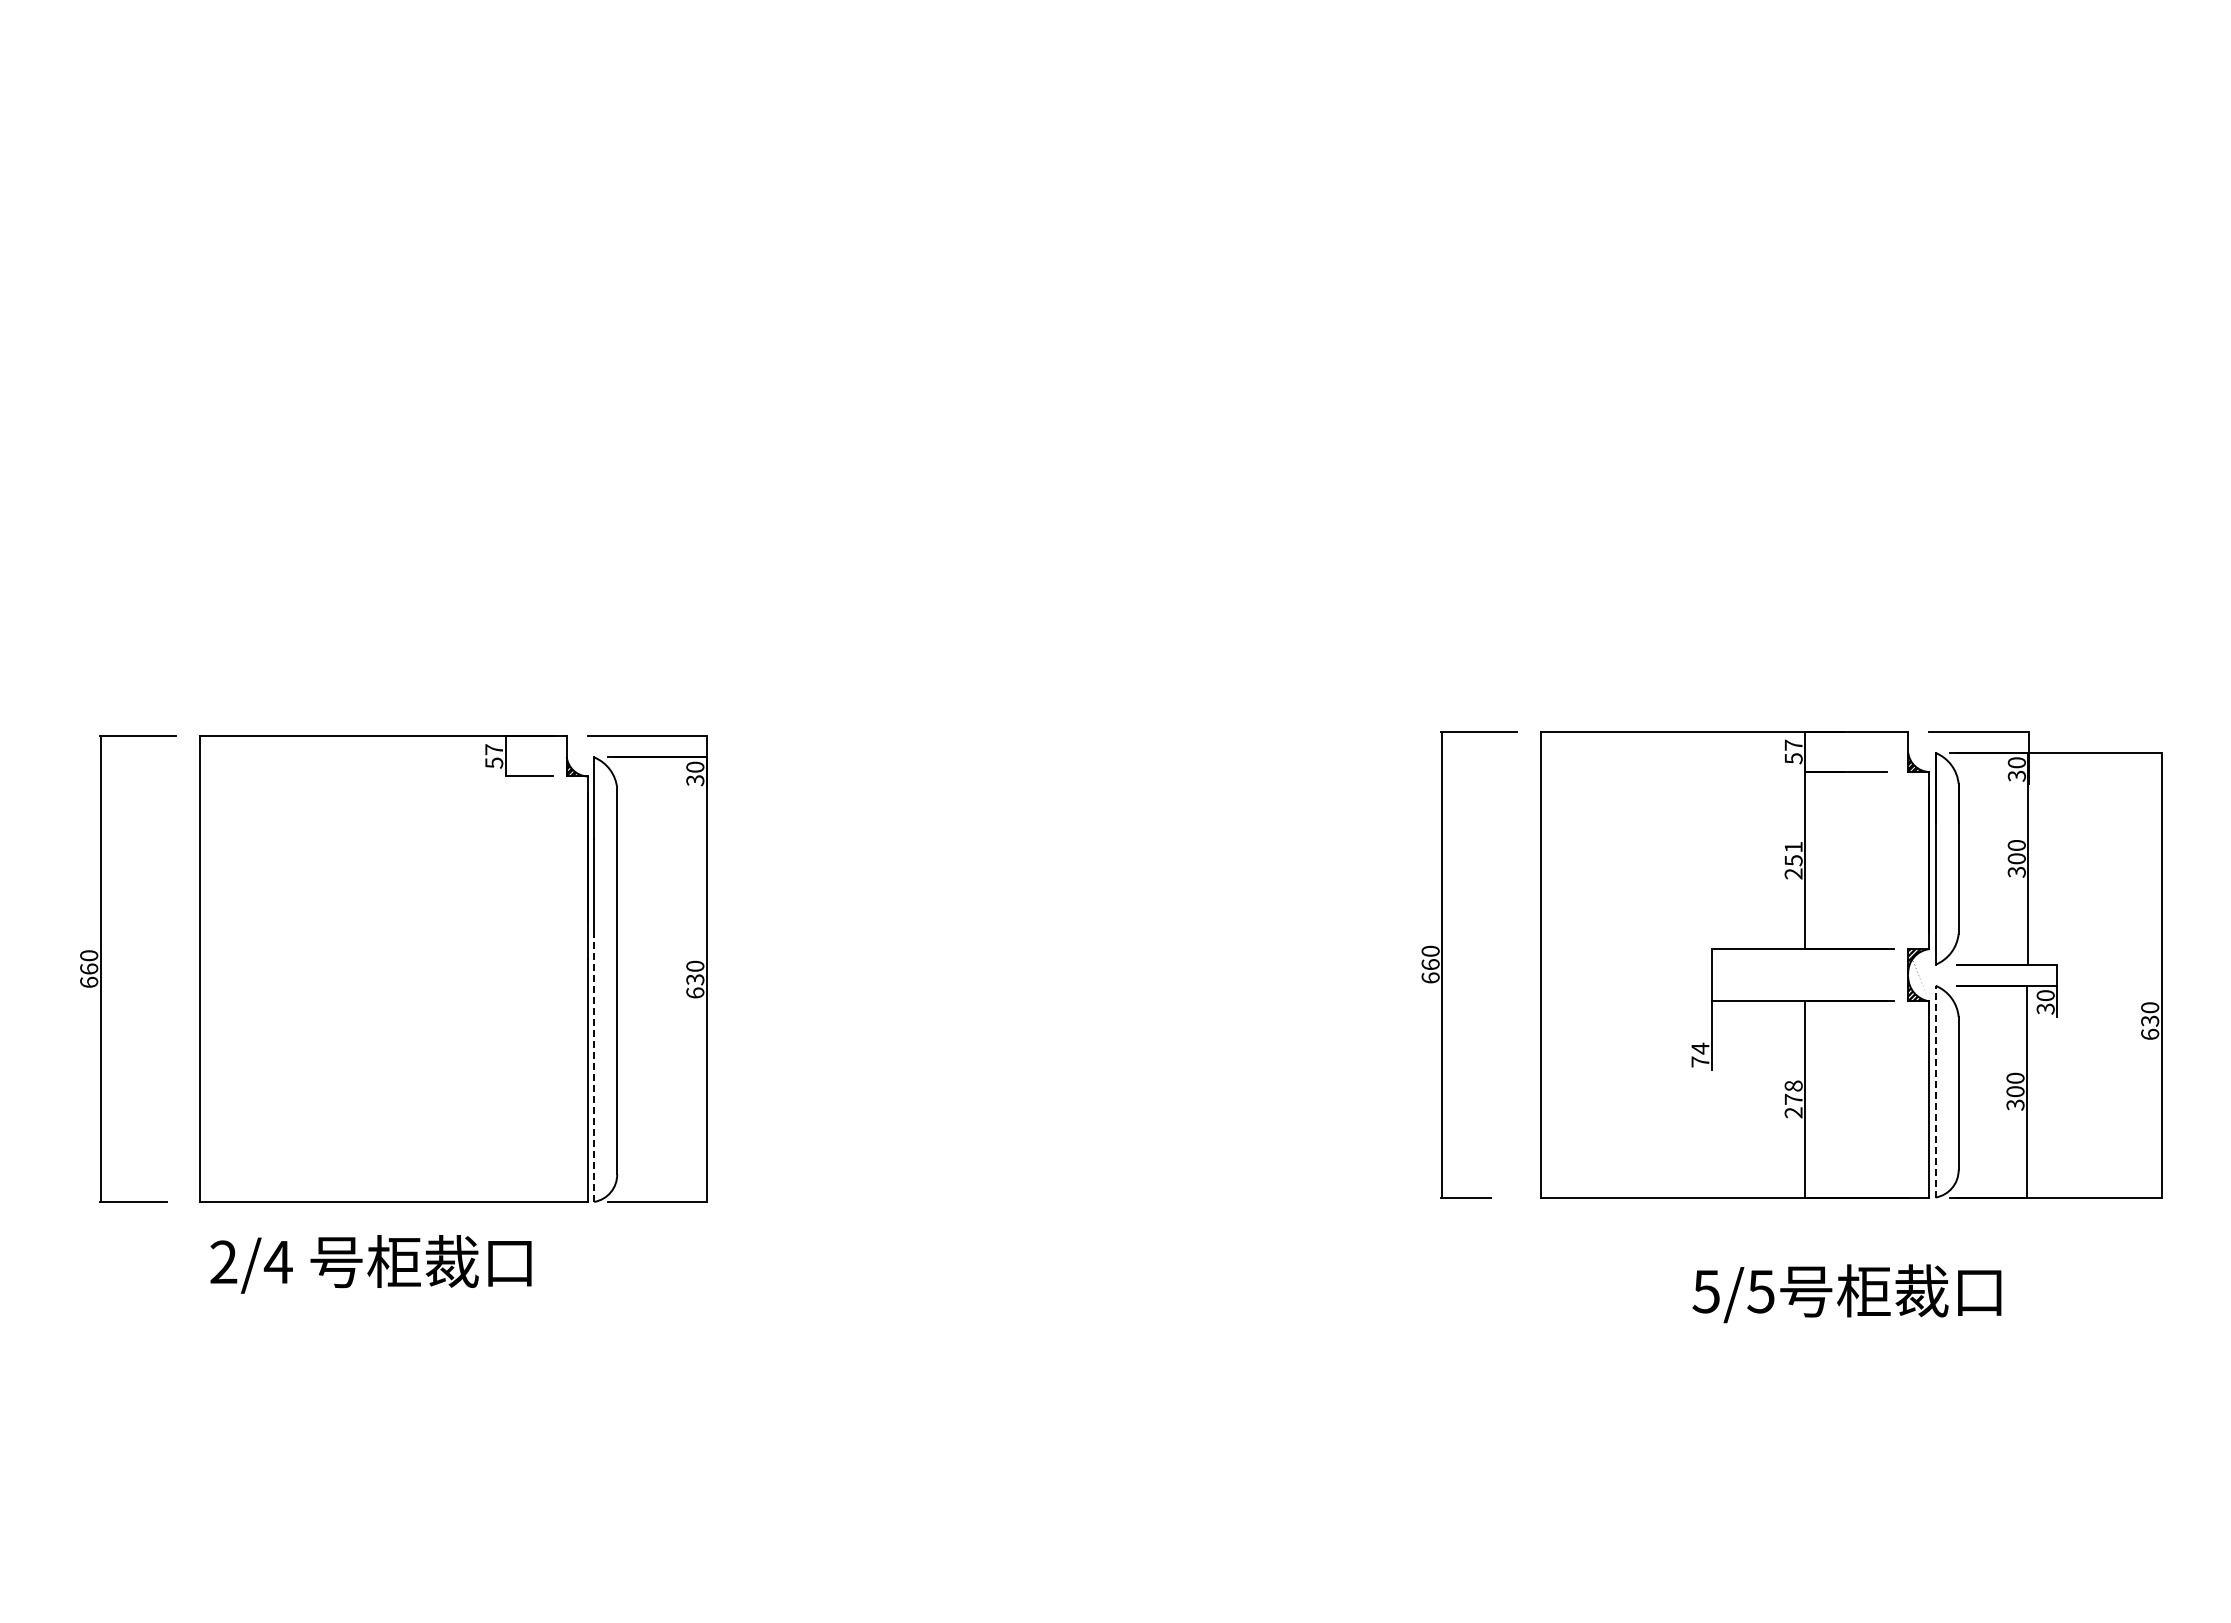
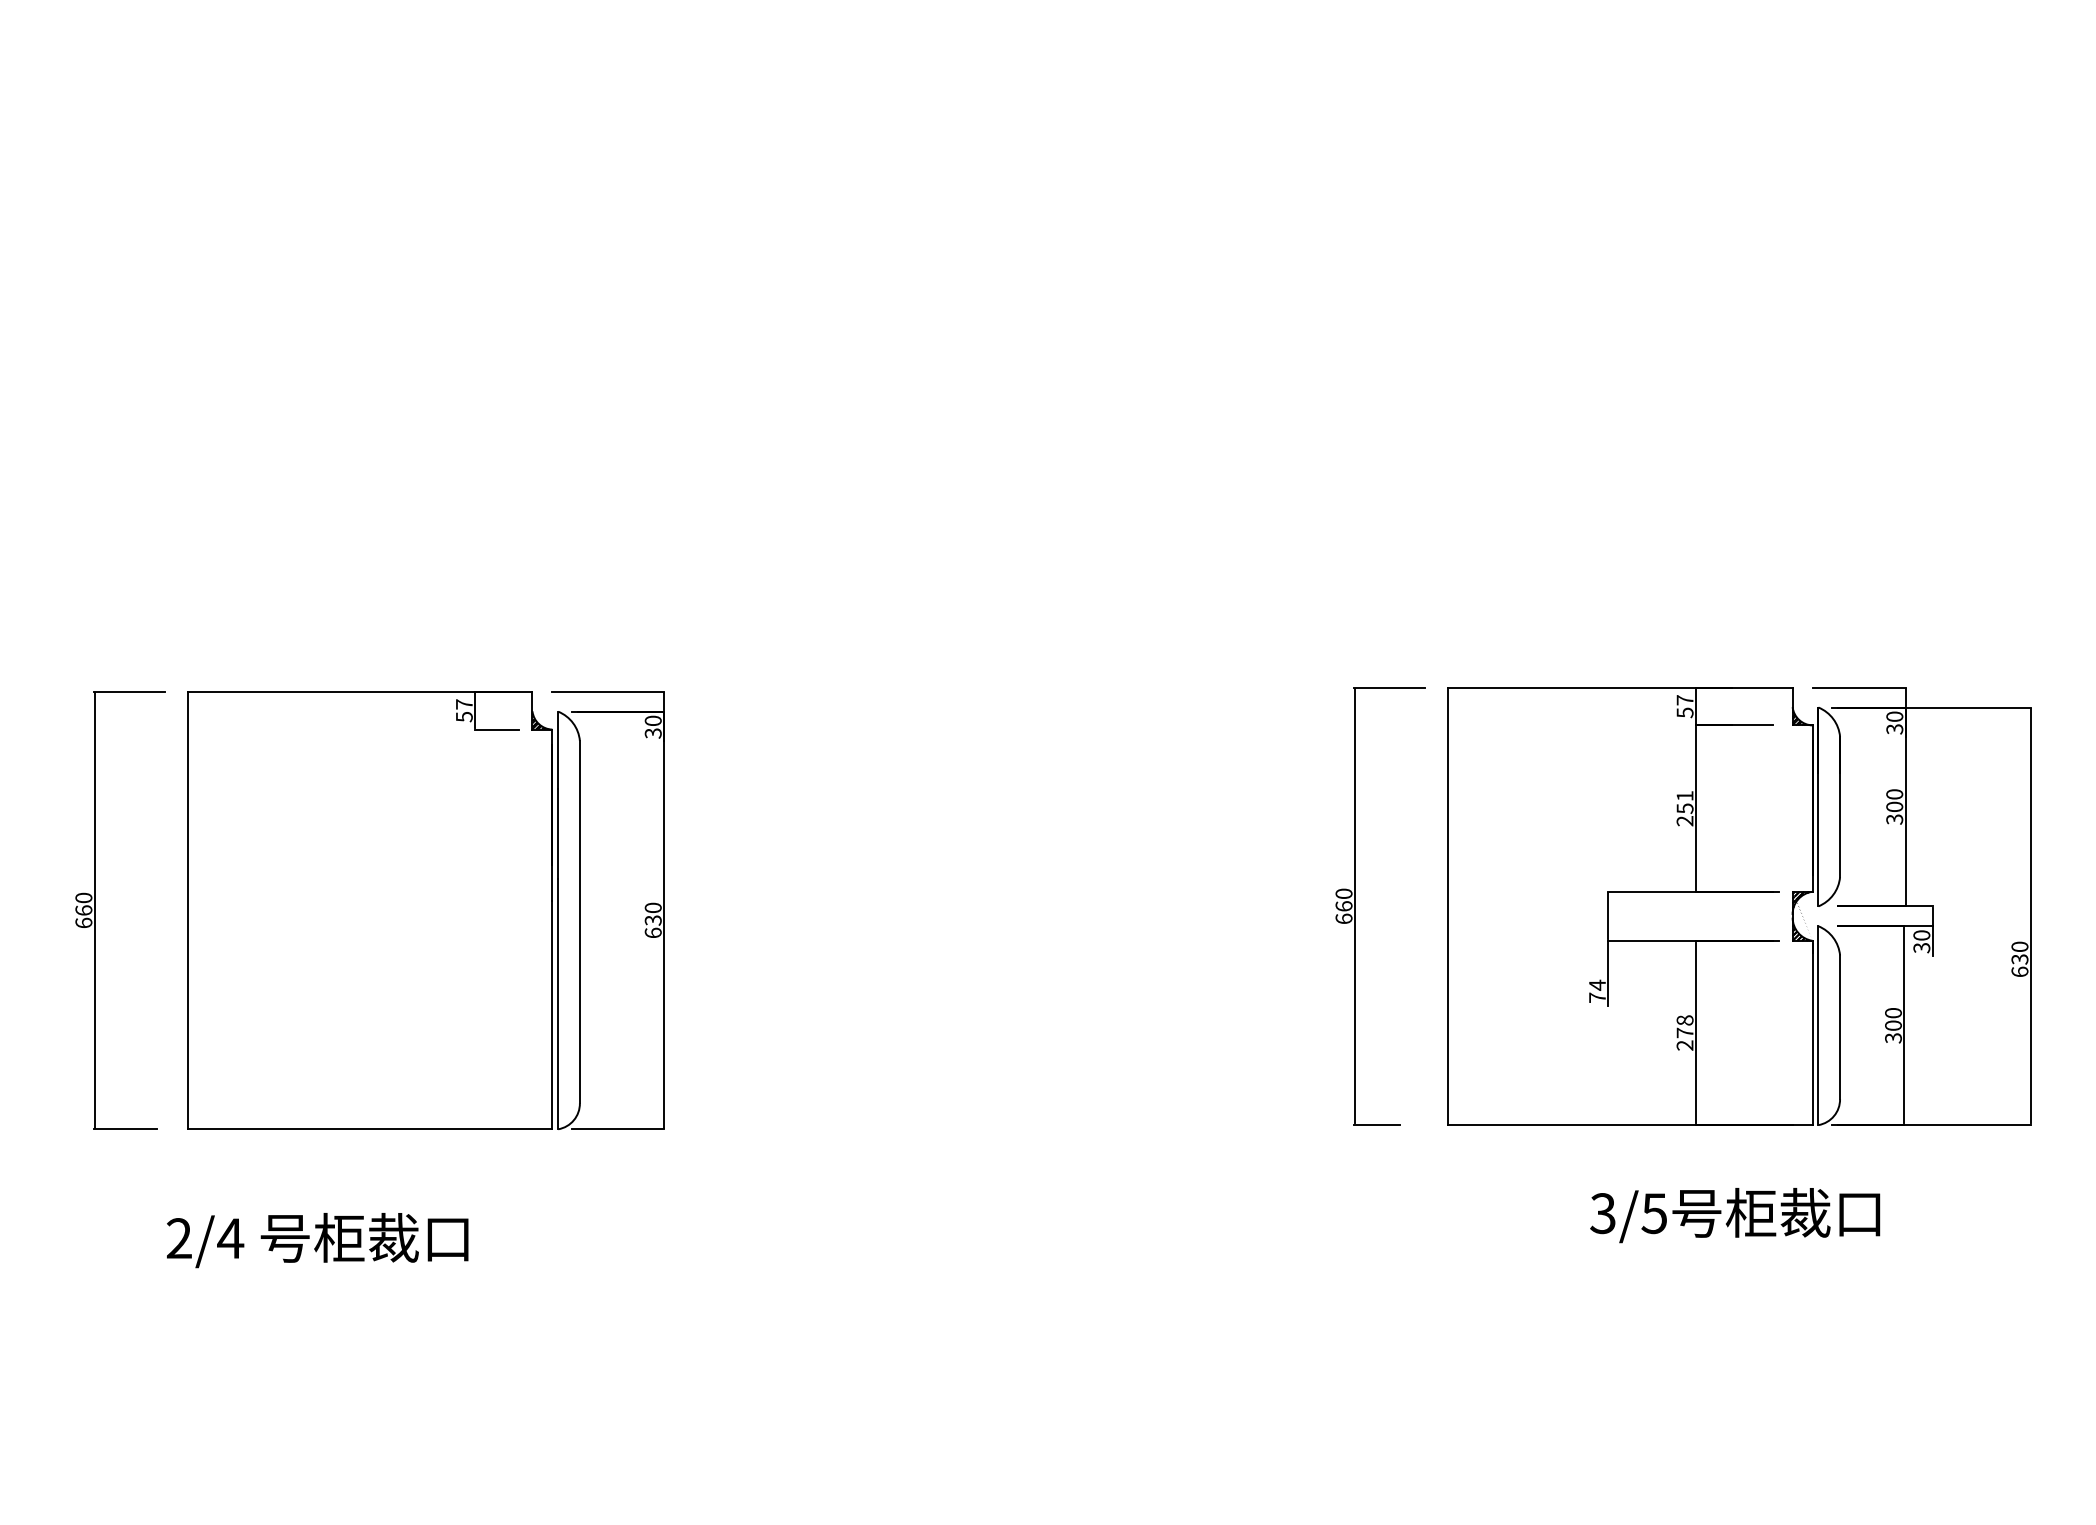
line: (594, 1068) -> (558, 1003), dashed -> solid
line: (1935, 1091) -> (1818, 1025), dashed -> solid
text: (370, 1264) -> (317, 1240), moved
text: (1705, 1291) -> (1602, 1213), 5/5 -> 3/5

